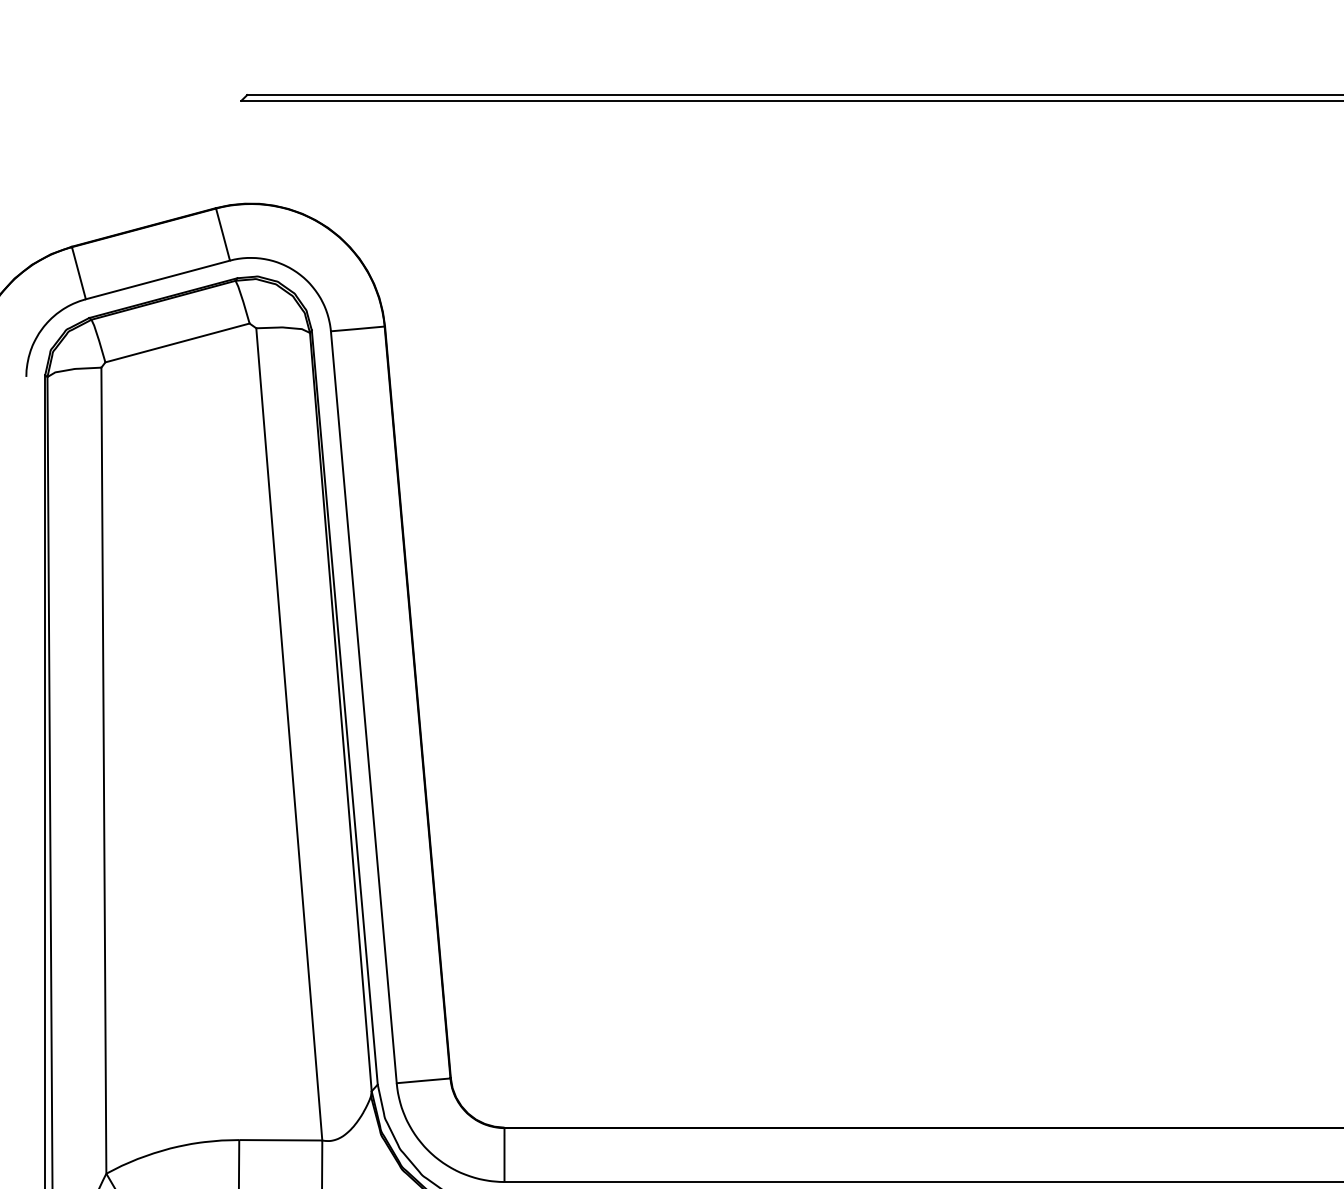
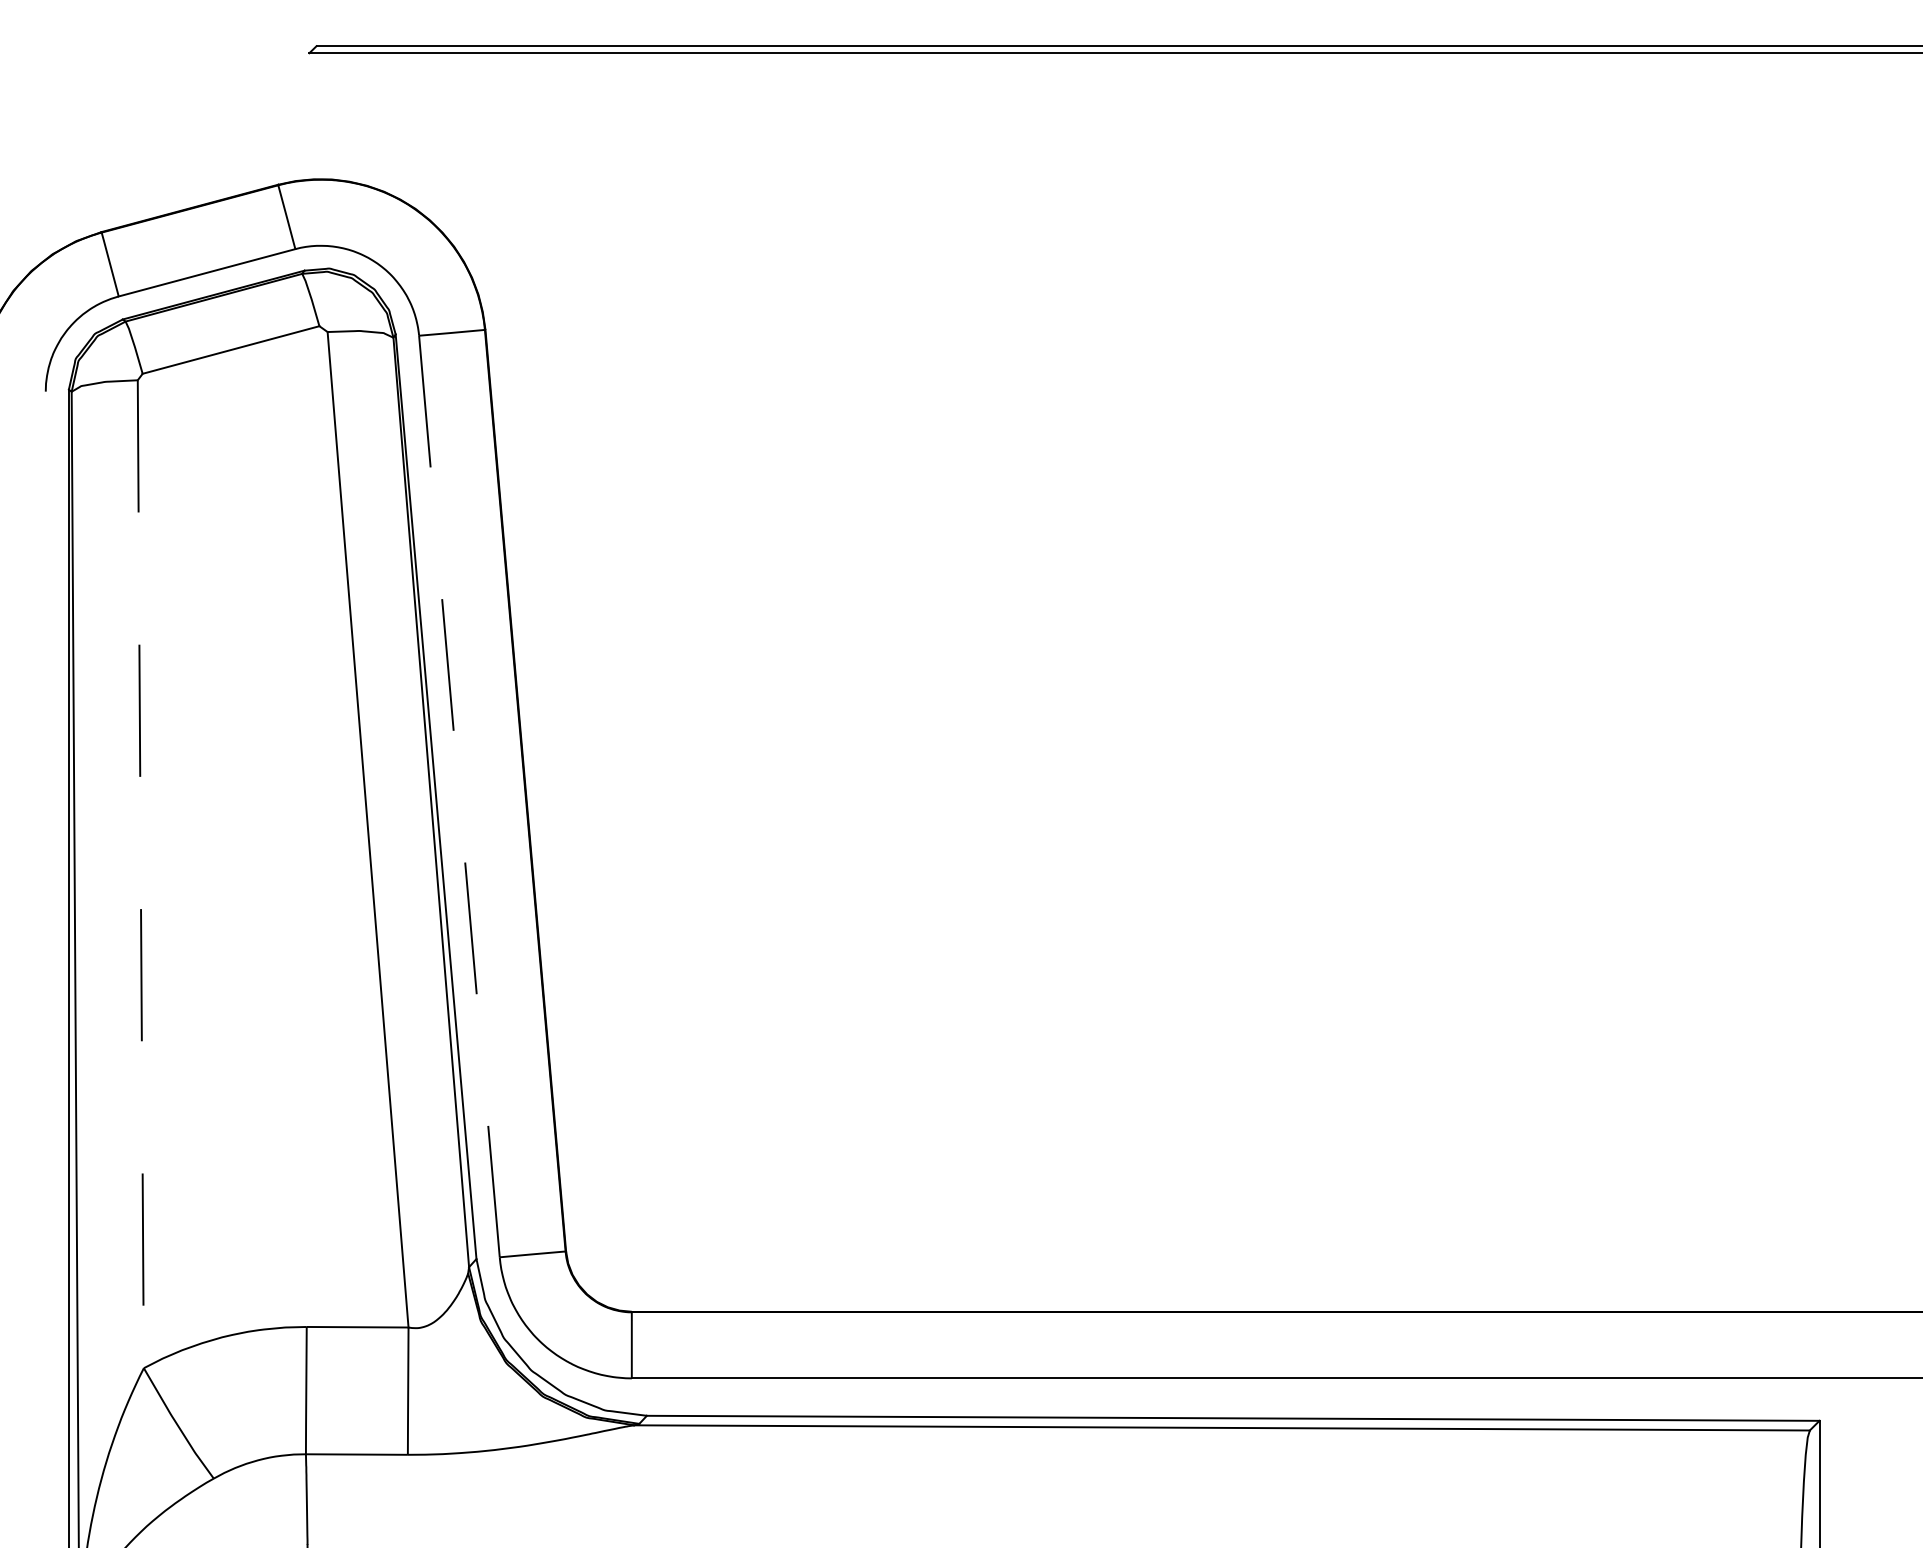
line: (363, 707) -> (459, 796), solid -> dashed
line: (103, 770) -> (140, 874), solid -> dashed

